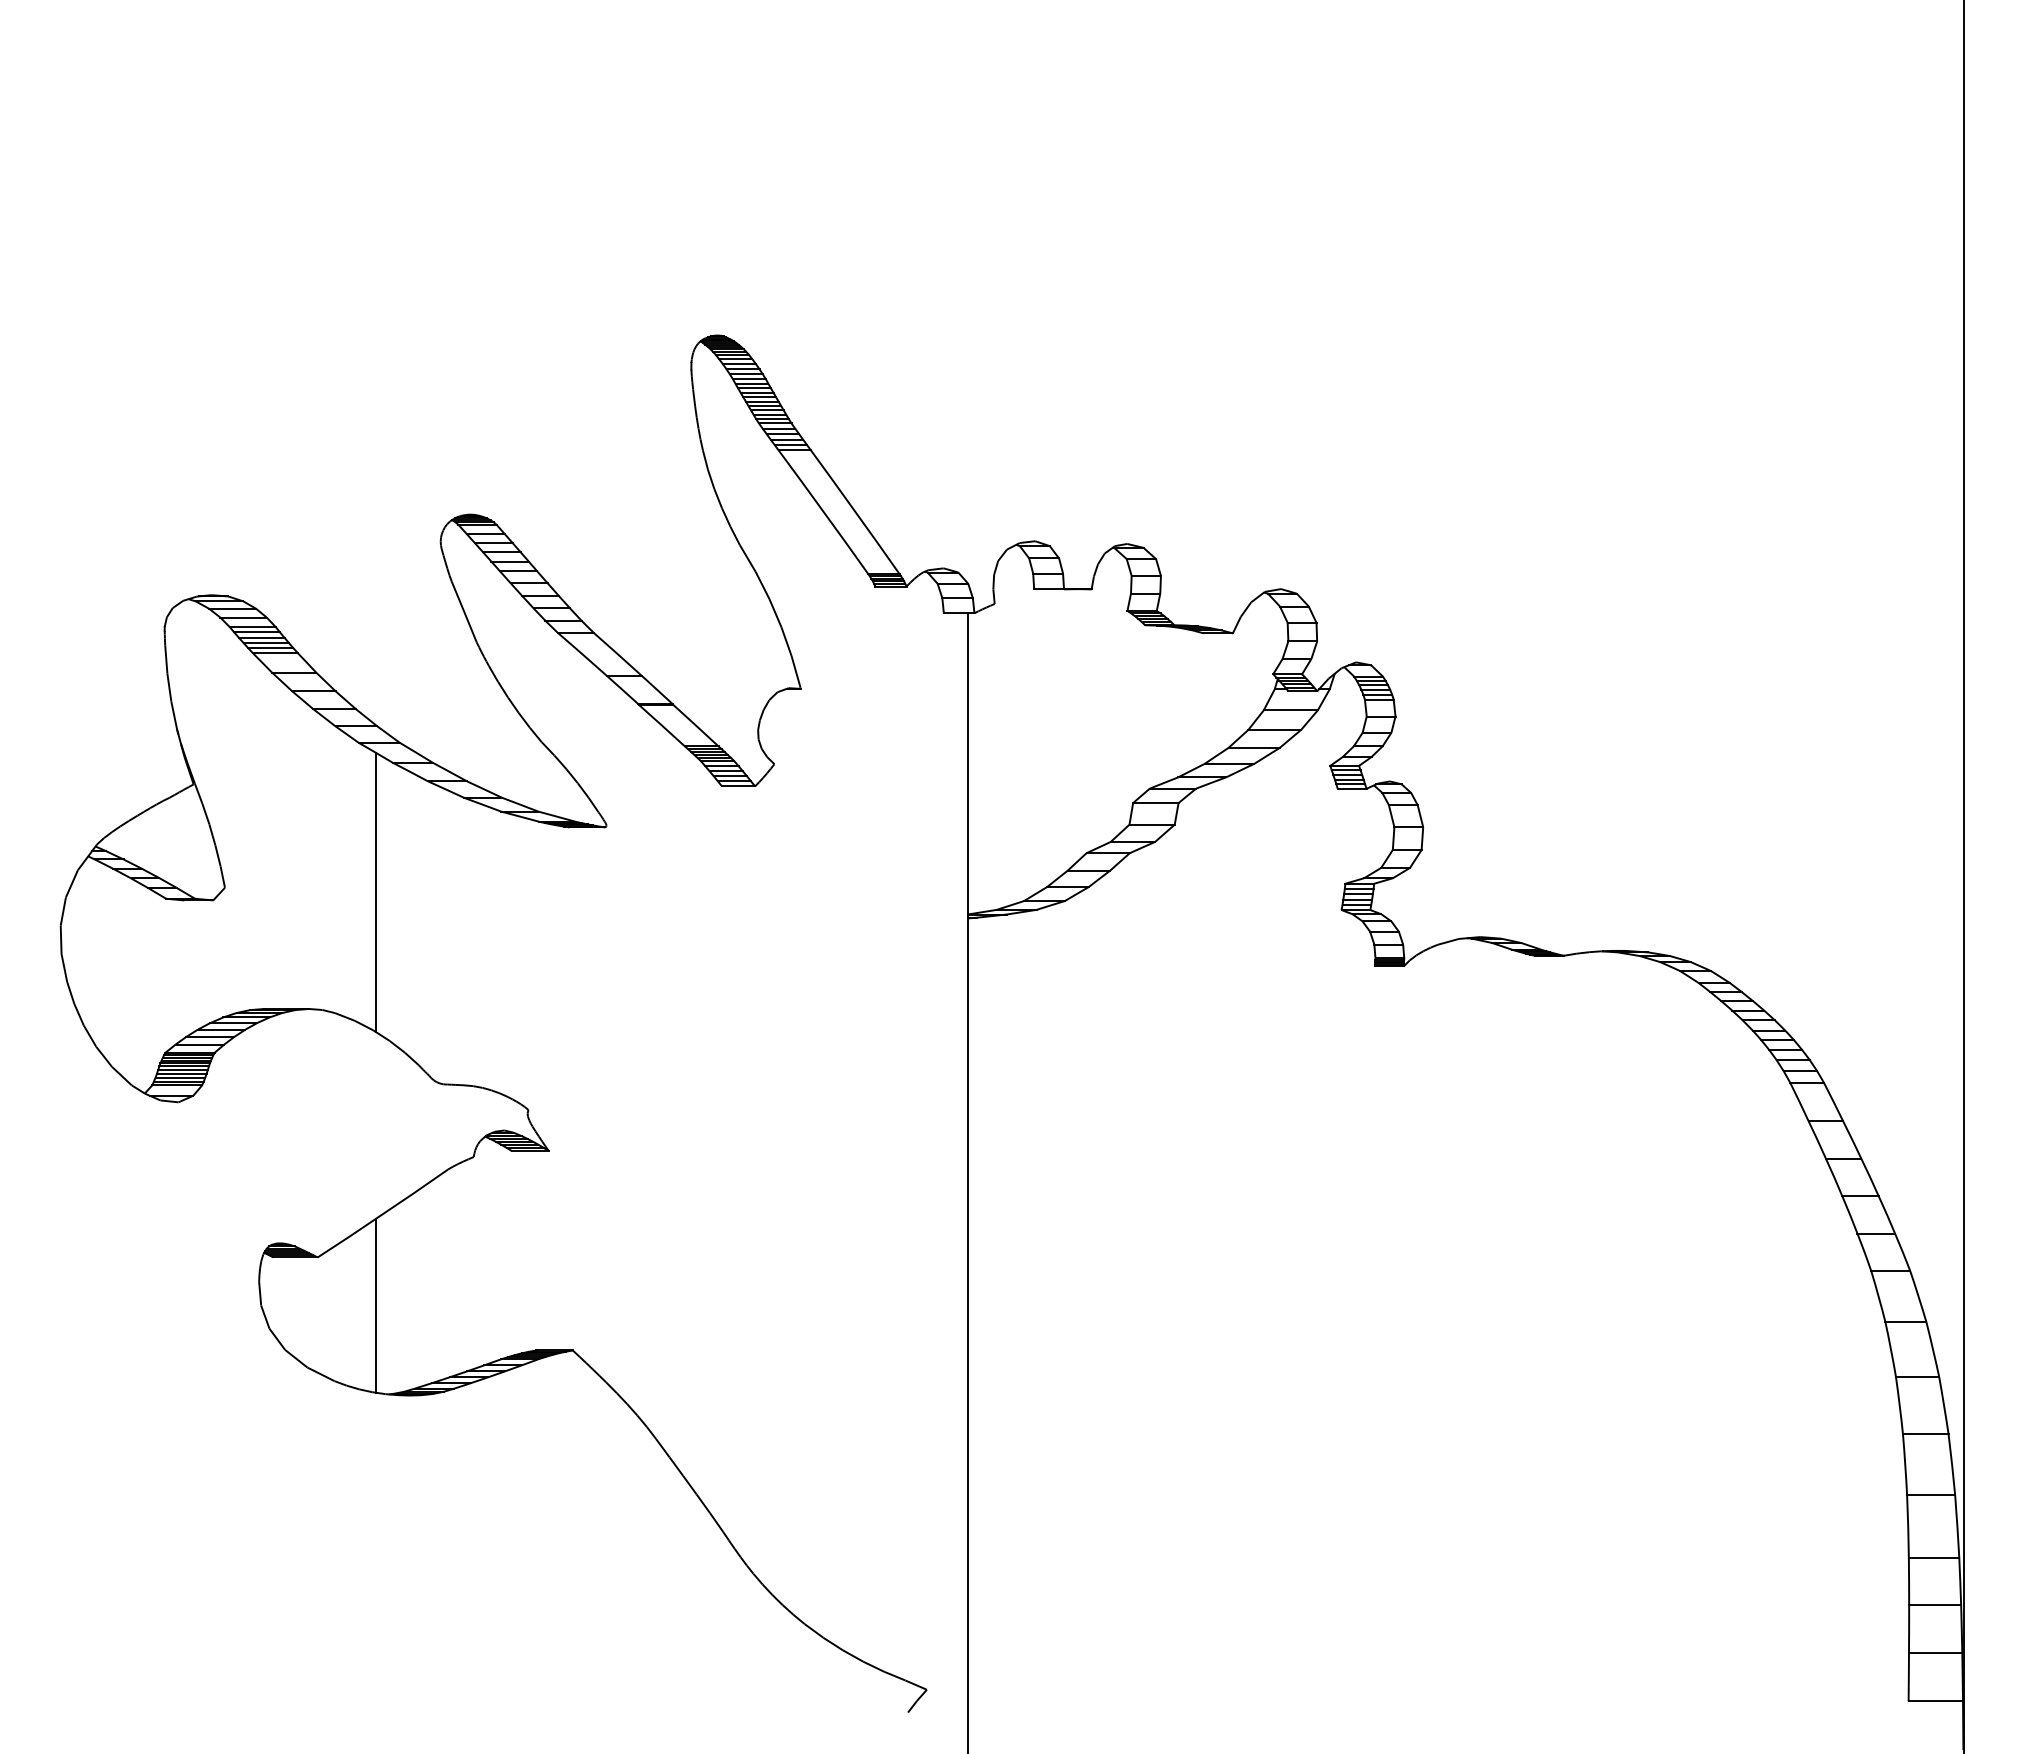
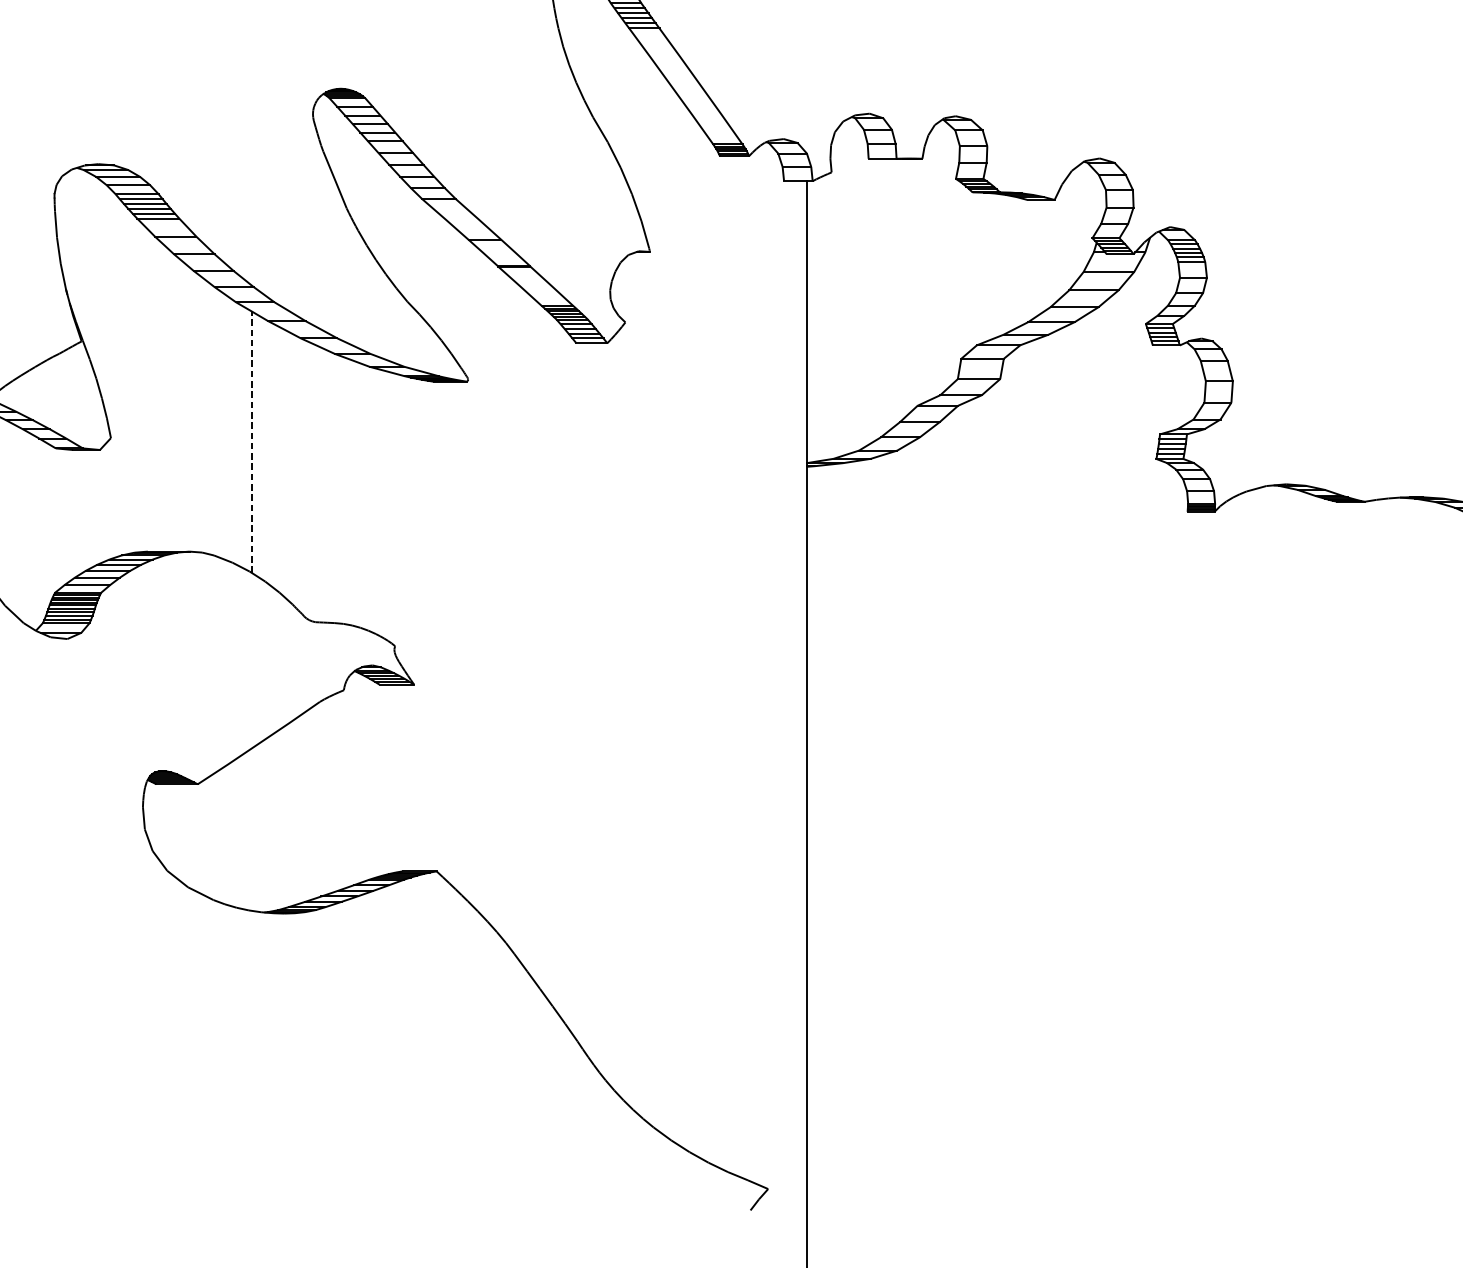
line: (375, 892) -> (251, 442), solid -> dashed
line: (375, 1305) -> (251, 829), removed

